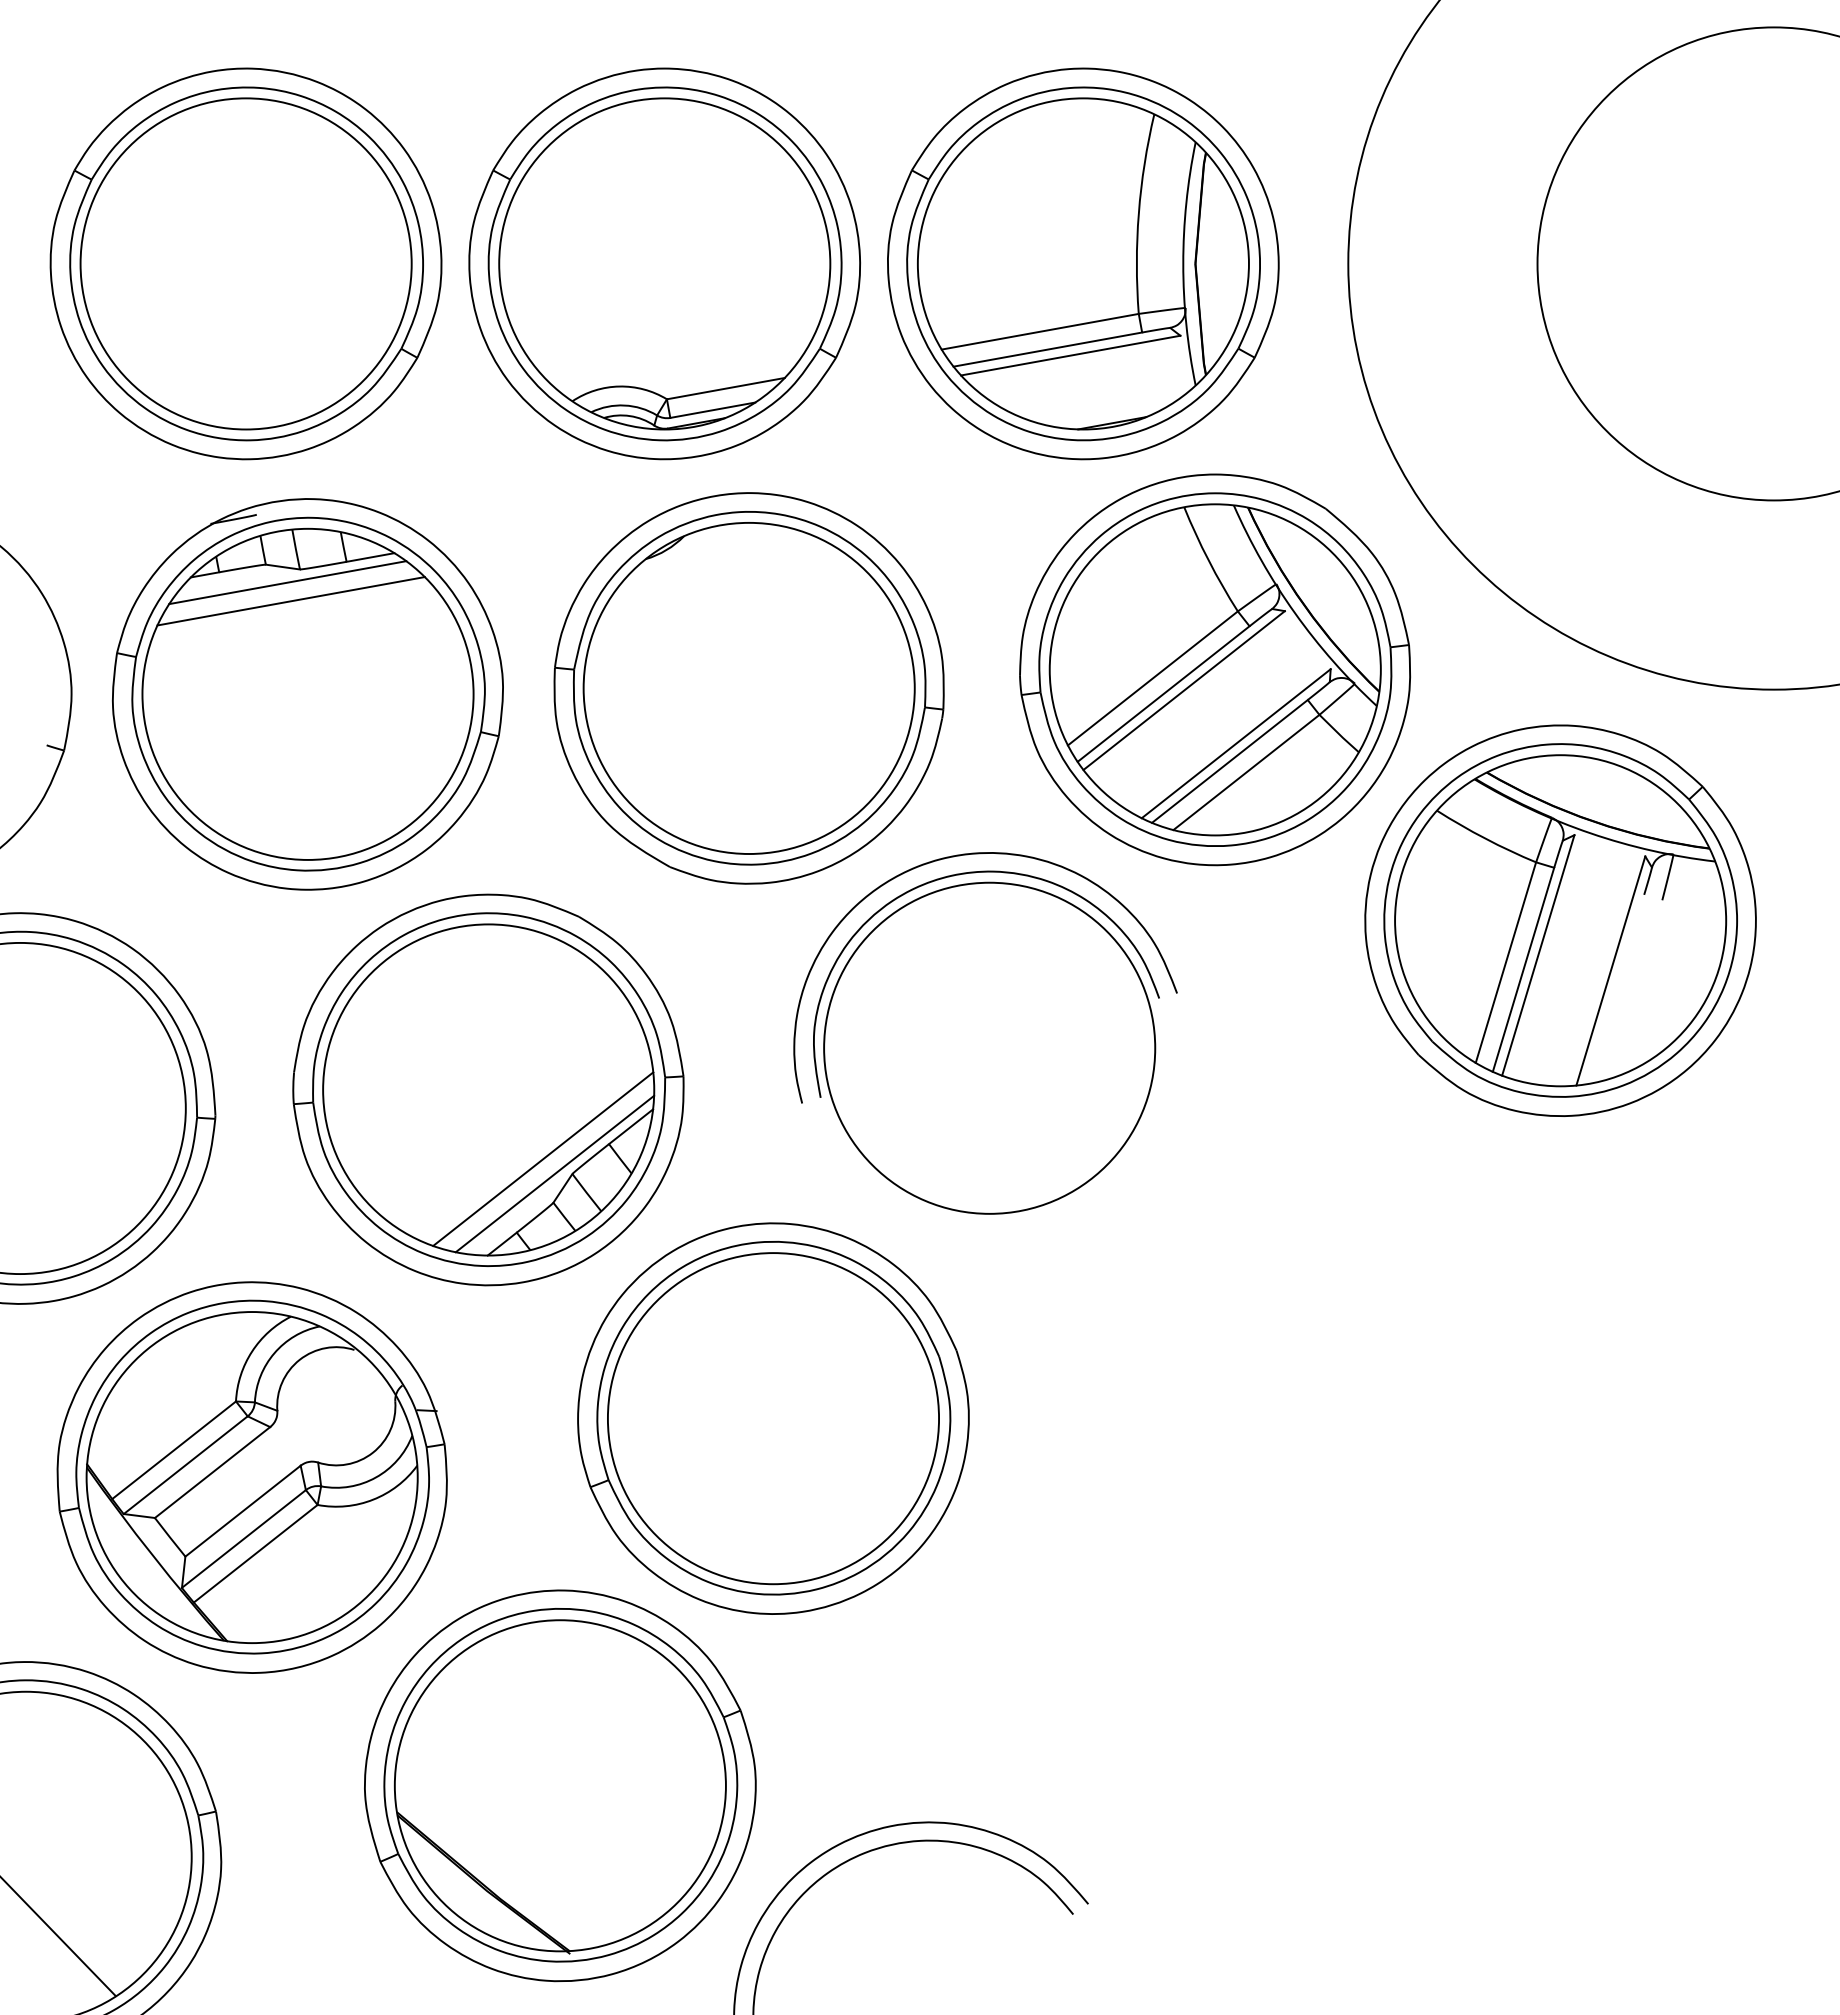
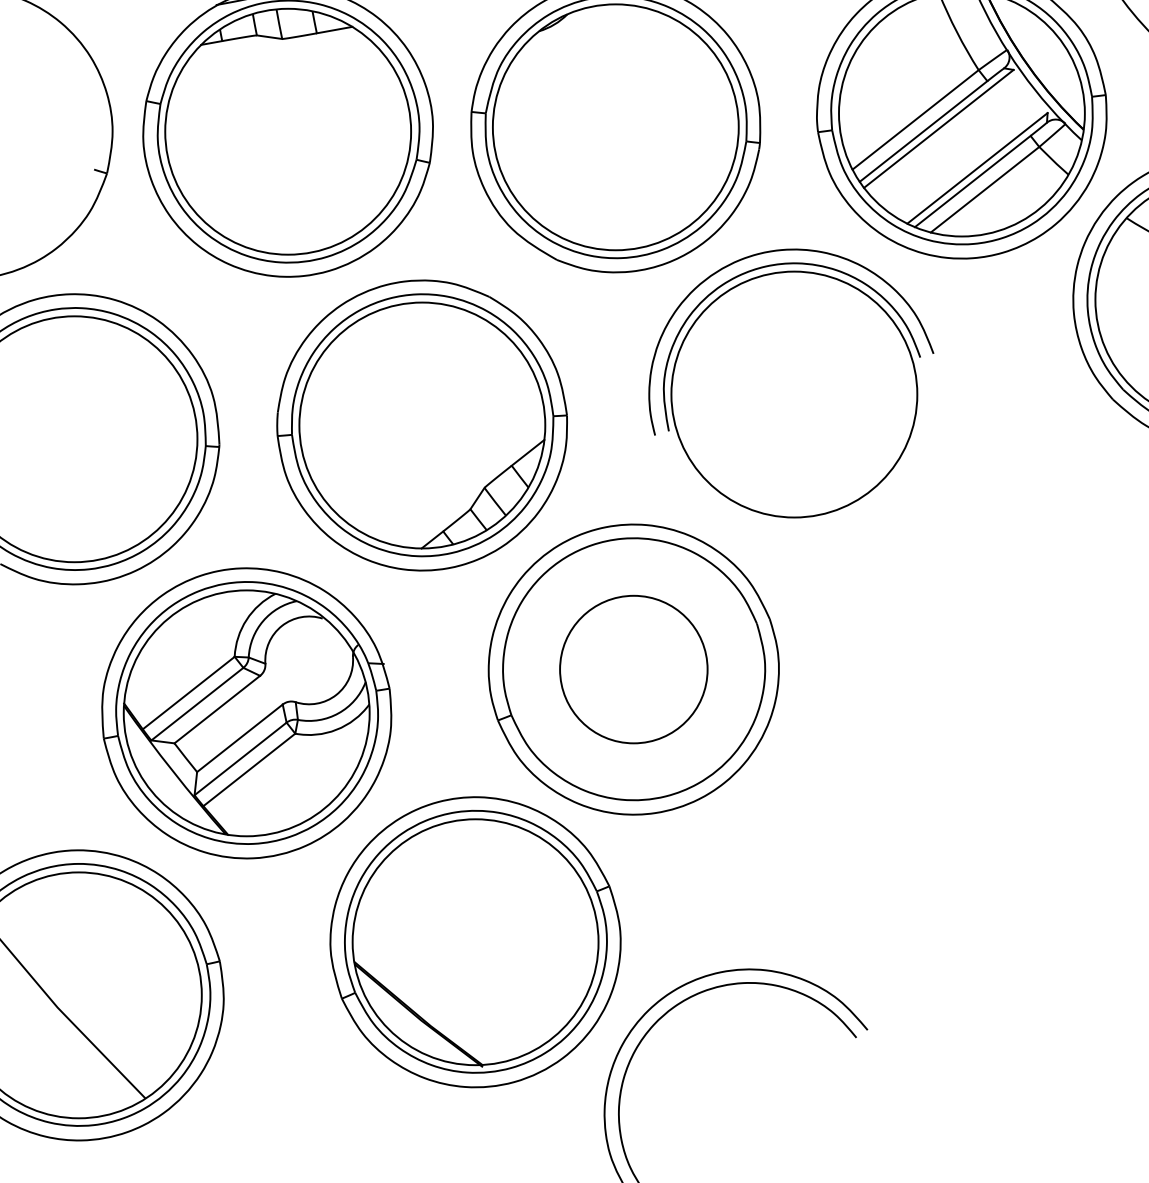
line: (287, 582) -> (272, 48), removed
line: (290, 601) -> (275, 62), removed
line: (543, 1158) -> (463, 476), removed
line: (554, 1173) -> (471, 487), removed
circle: (773, 1418) -> (633, 669), size x0.6

